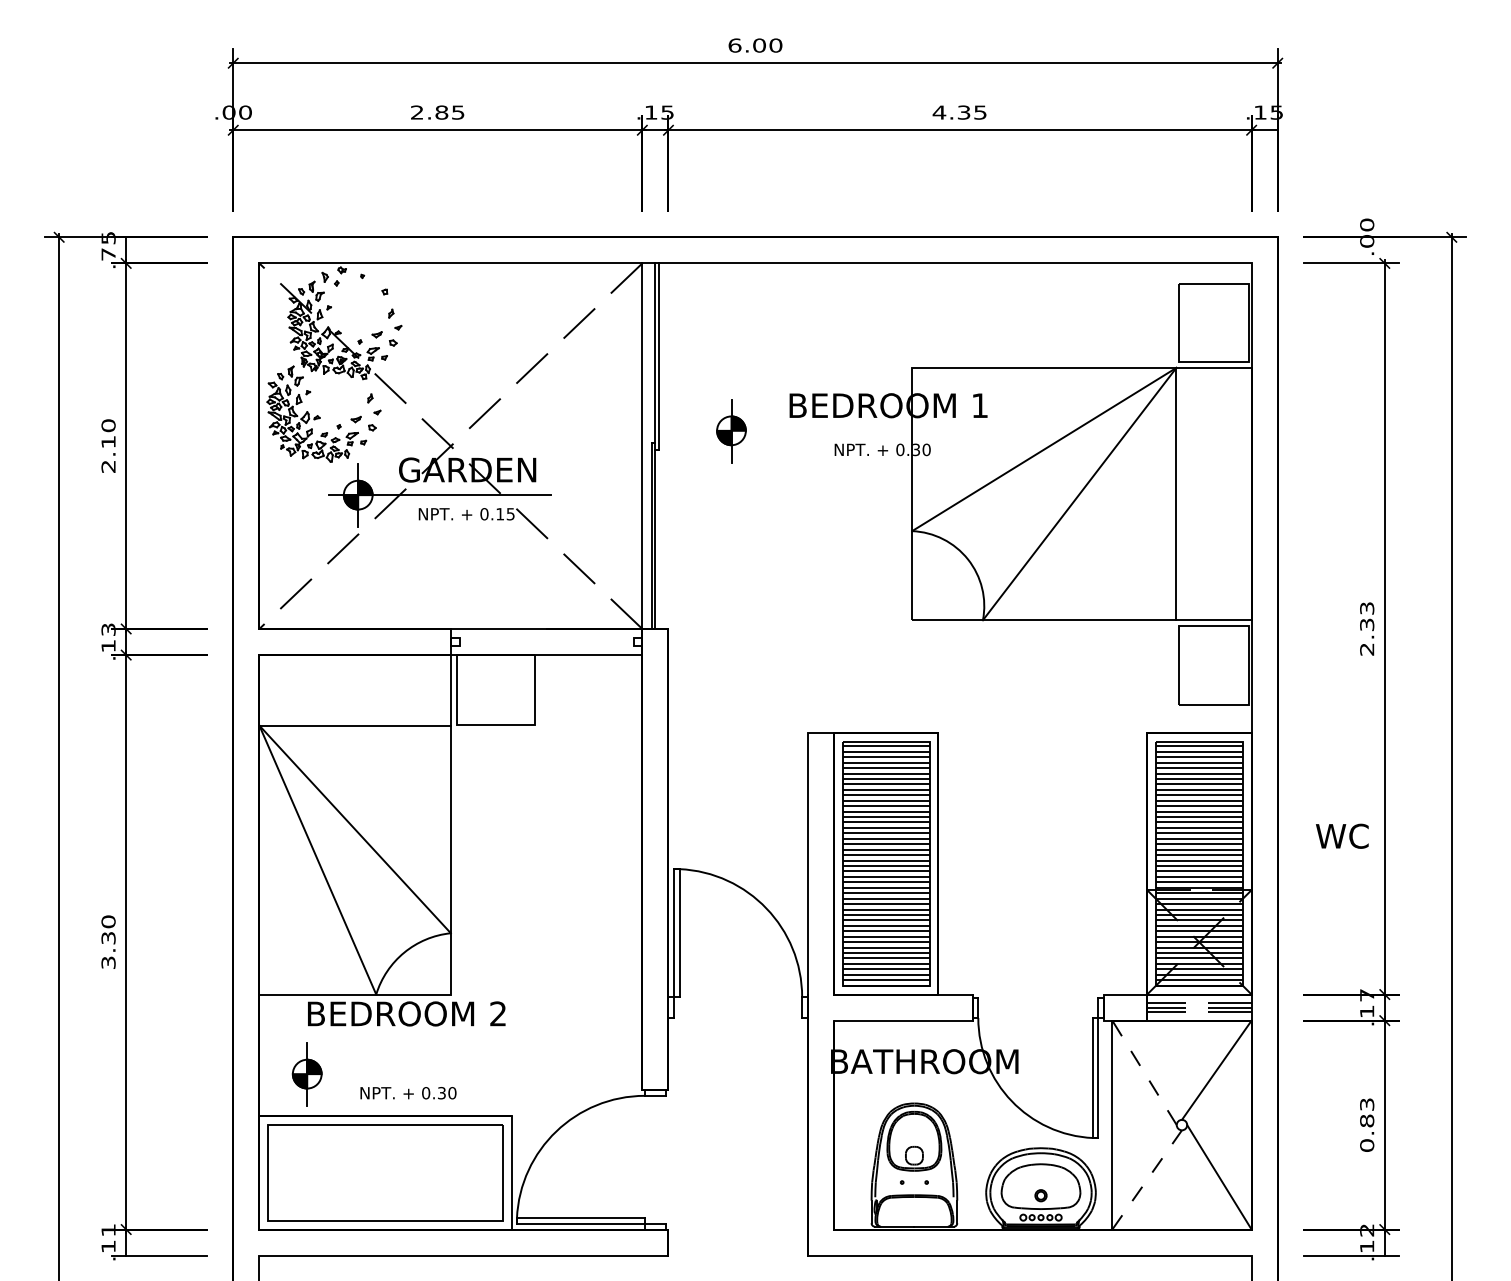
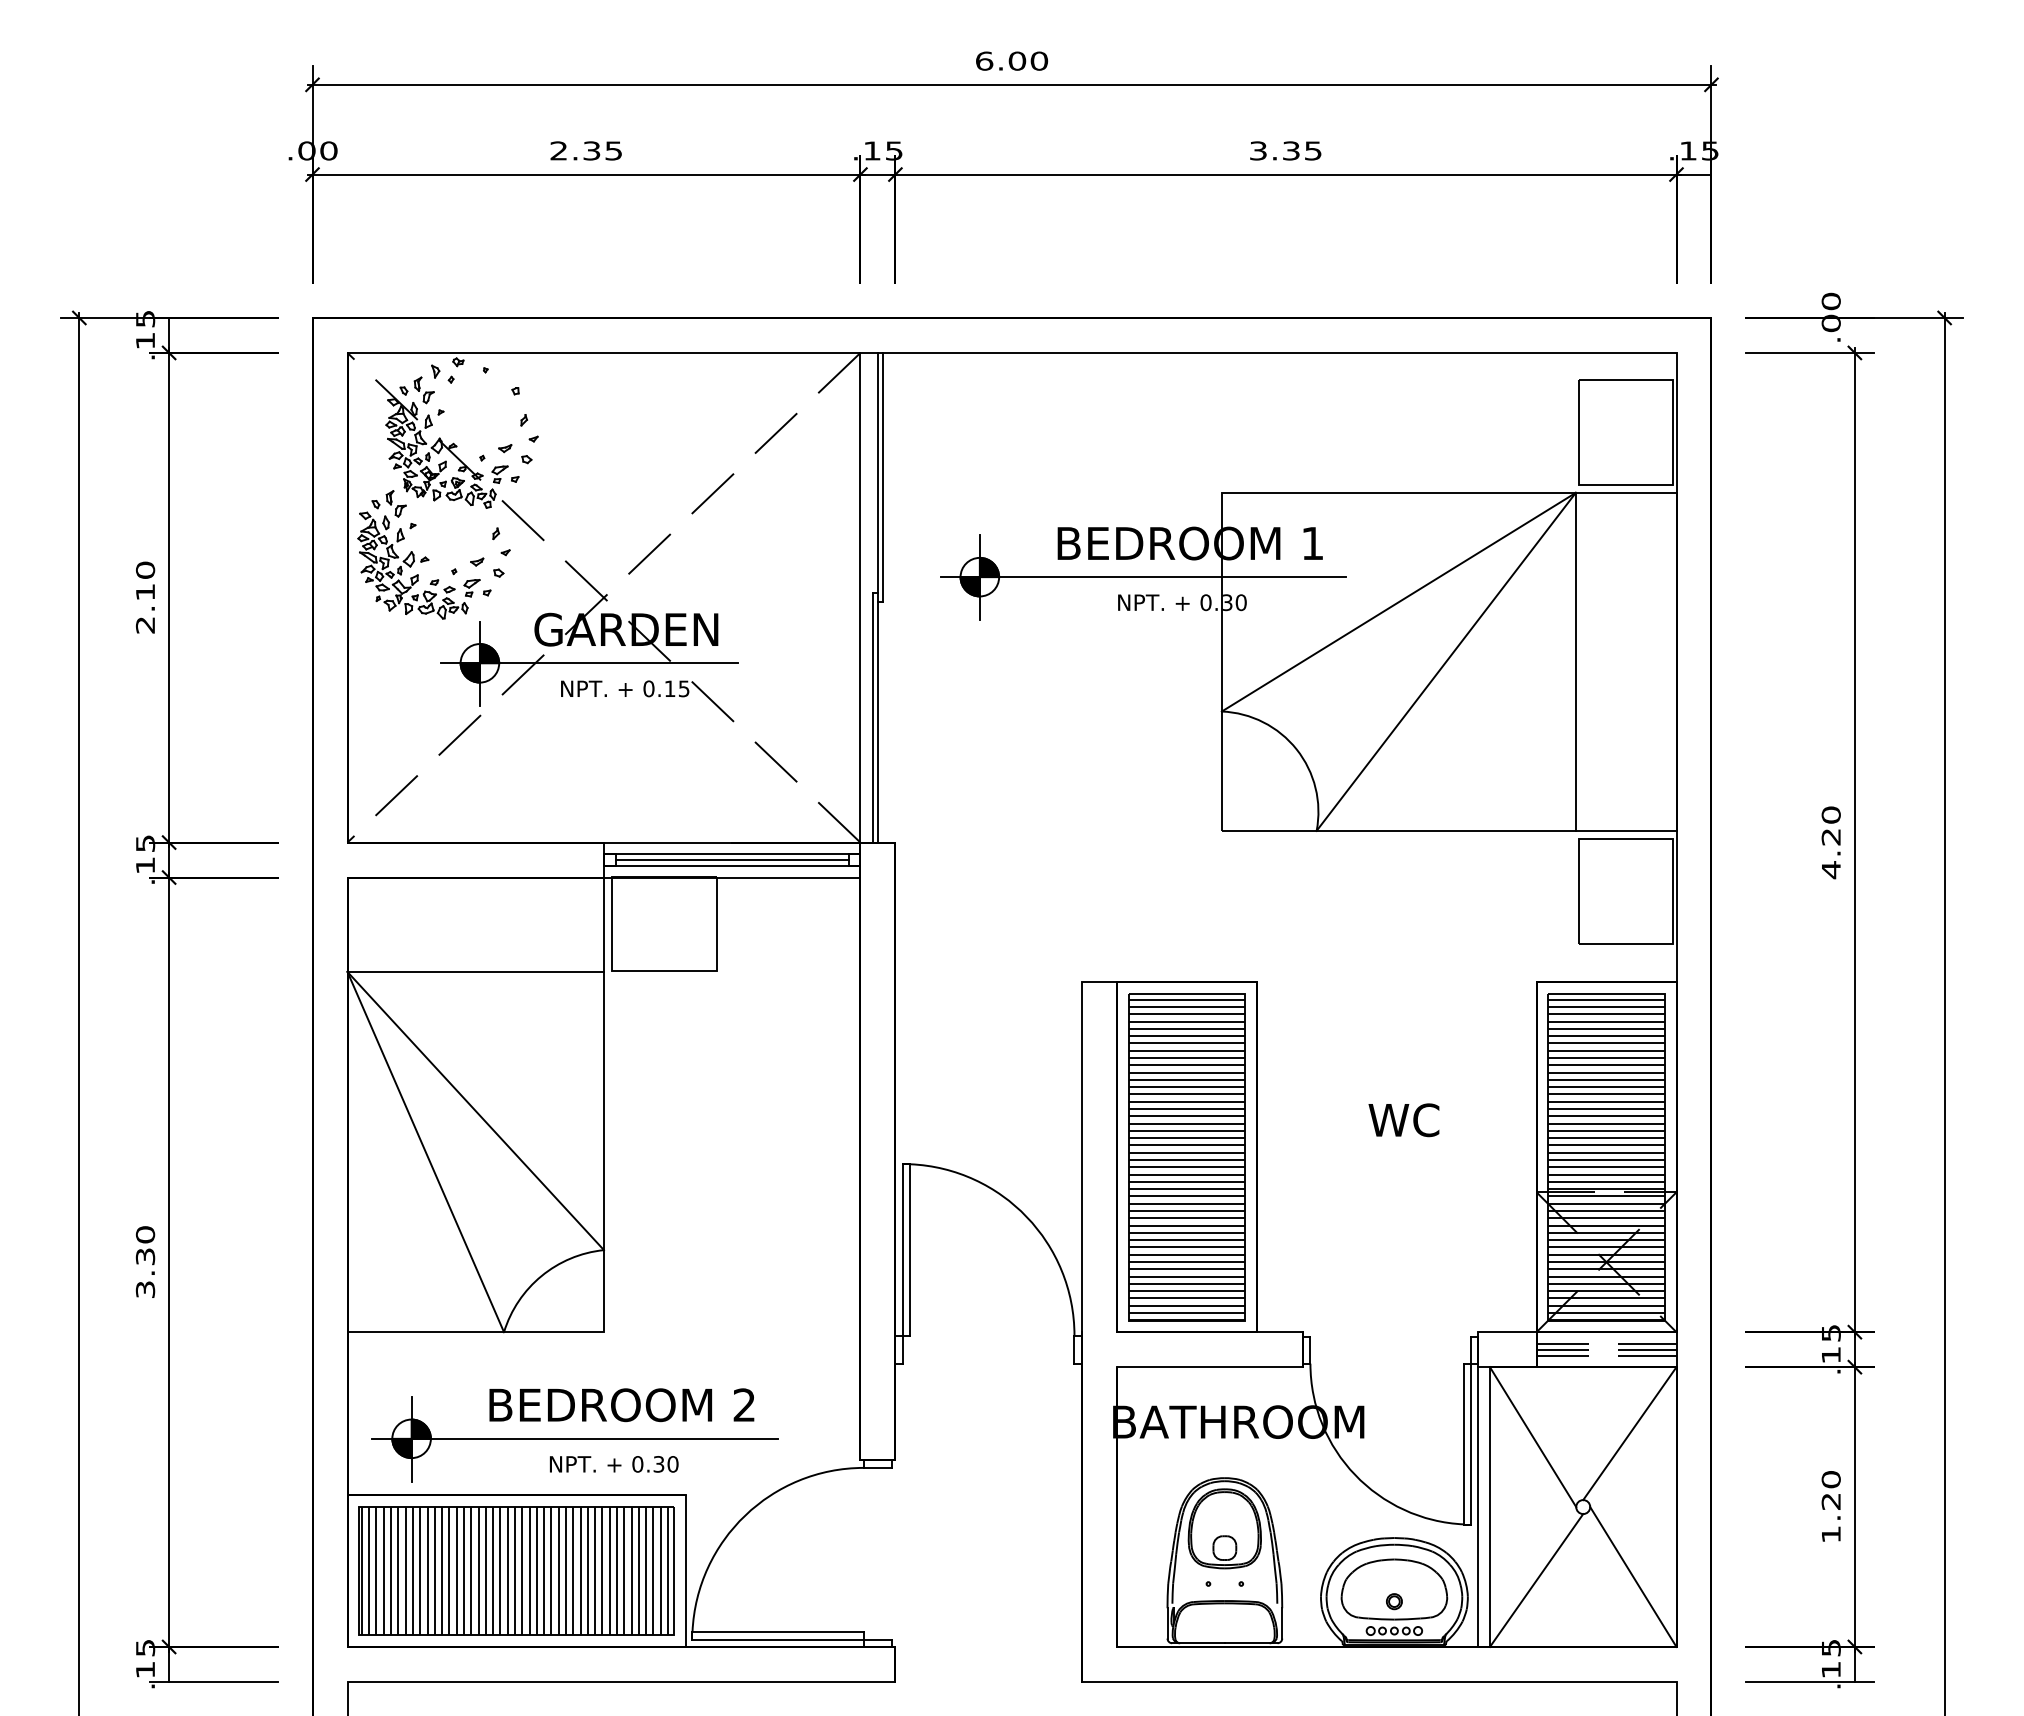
text: (441, 112) -> (591, 150), 2.85 -> 2.35
text: (939, 112) -> (1258, 150), 4.35 -> 3.35
text: (108, 254) -> (145, 341), .75 -> .15
line: (852, 431) -> (1142, 577), added
text: (1366, 628) -> (1830, 842), 2.33 -> 4.20
text: (107, 629) -> (144, 843), .13 -> .15
line: (546, 637) -> (731, 854), added
line: (546, 642) -> (731, 860), added
line: (546, 646) -> (731, 865), added
text: (1341, 836) -> (1403, 1120), moved
text: (1367, 995) -> (1831, 1333), .17 -> .15
text: (406, 1014) -> (621, 1405), moved
line: (1144, 1072) -> (1532, 1436), dashed -> solid
line: (428, 1073) -> (574, 1438), added
text: (408, 1093) -> (614, 1464), moved
line: (1103, 1124) -> (1478, 1506), added
text: (1366, 1125) -> (1830, 1507), 0.83 -> 1.20
hatch: (384, 1173) -> (514, 1571), added
line: (1147, 1179) -> (1536, 1580), dashed -> solid
text: (108, 1230) -> (145, 1648), .11 -> .15
text: (1366, 1230) -> (1830, 1648), .12 -> .15

